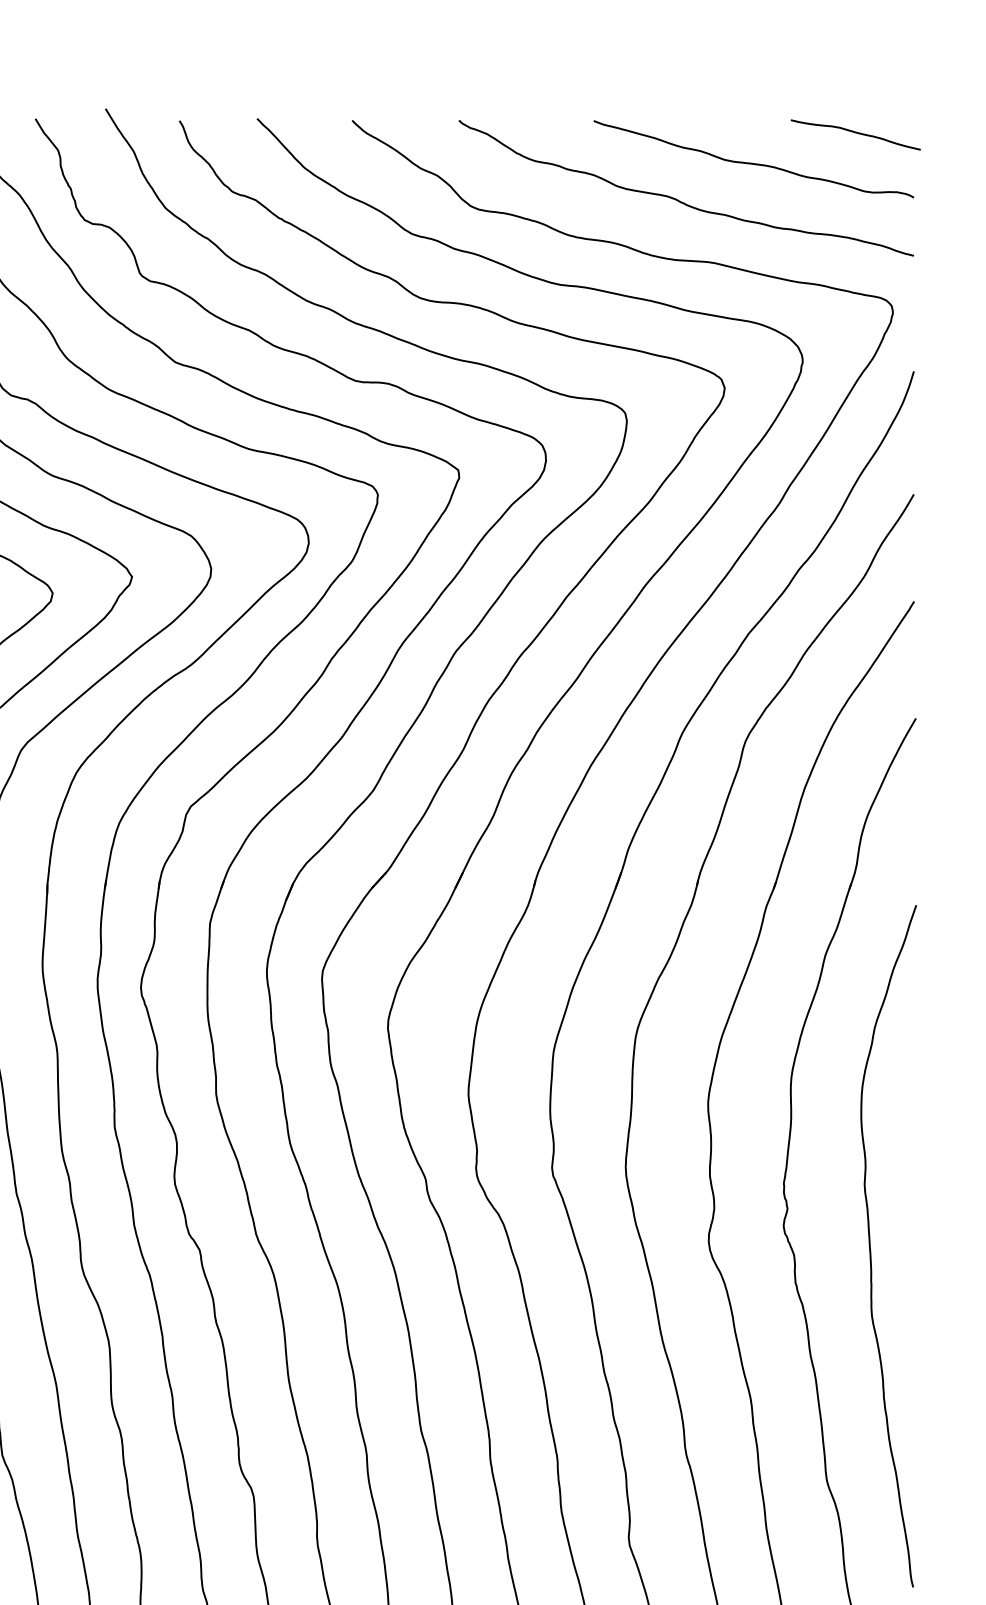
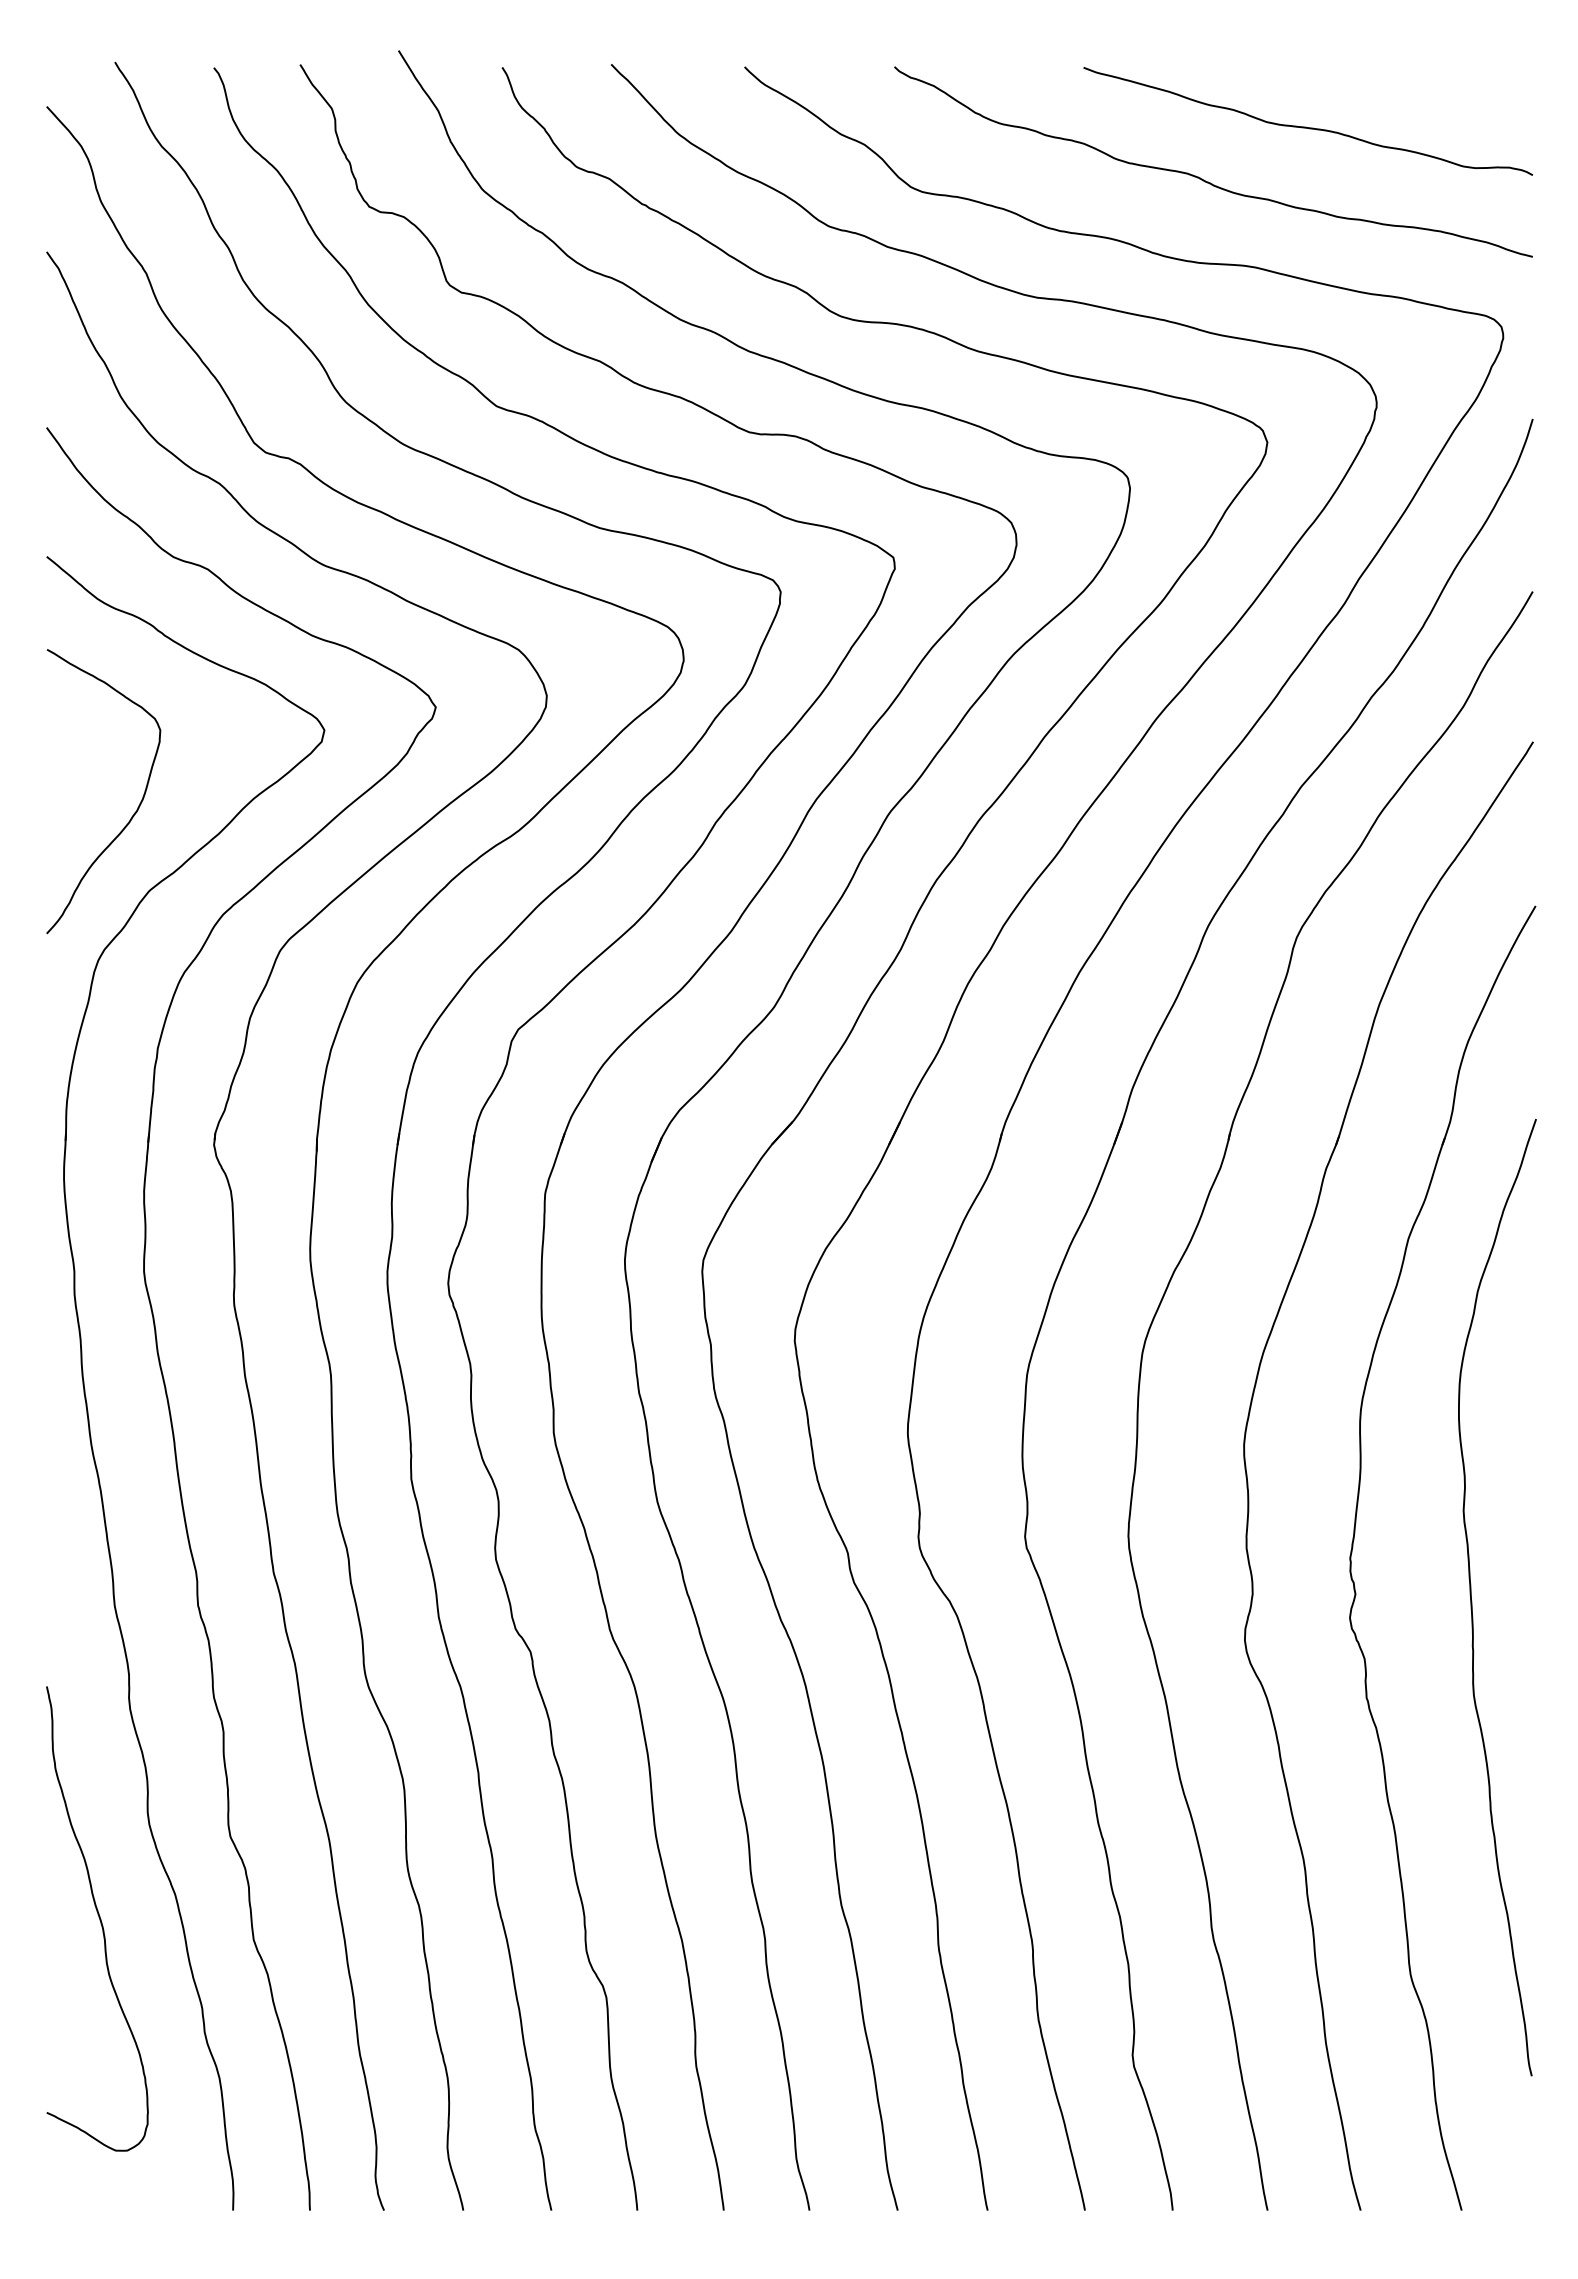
curve: (856, 133) -> (1452, 85), removed
curve: (870, 1249) -> (1472, 1601), moved

